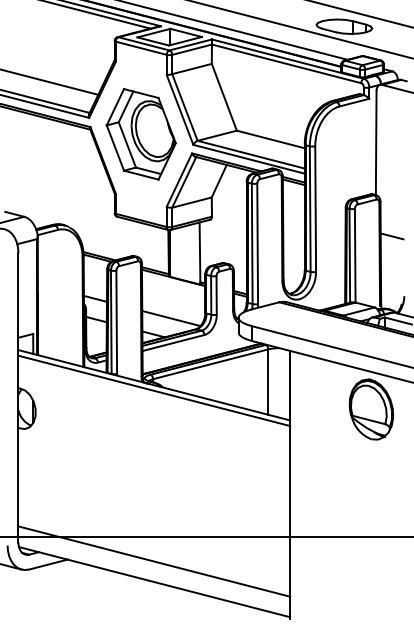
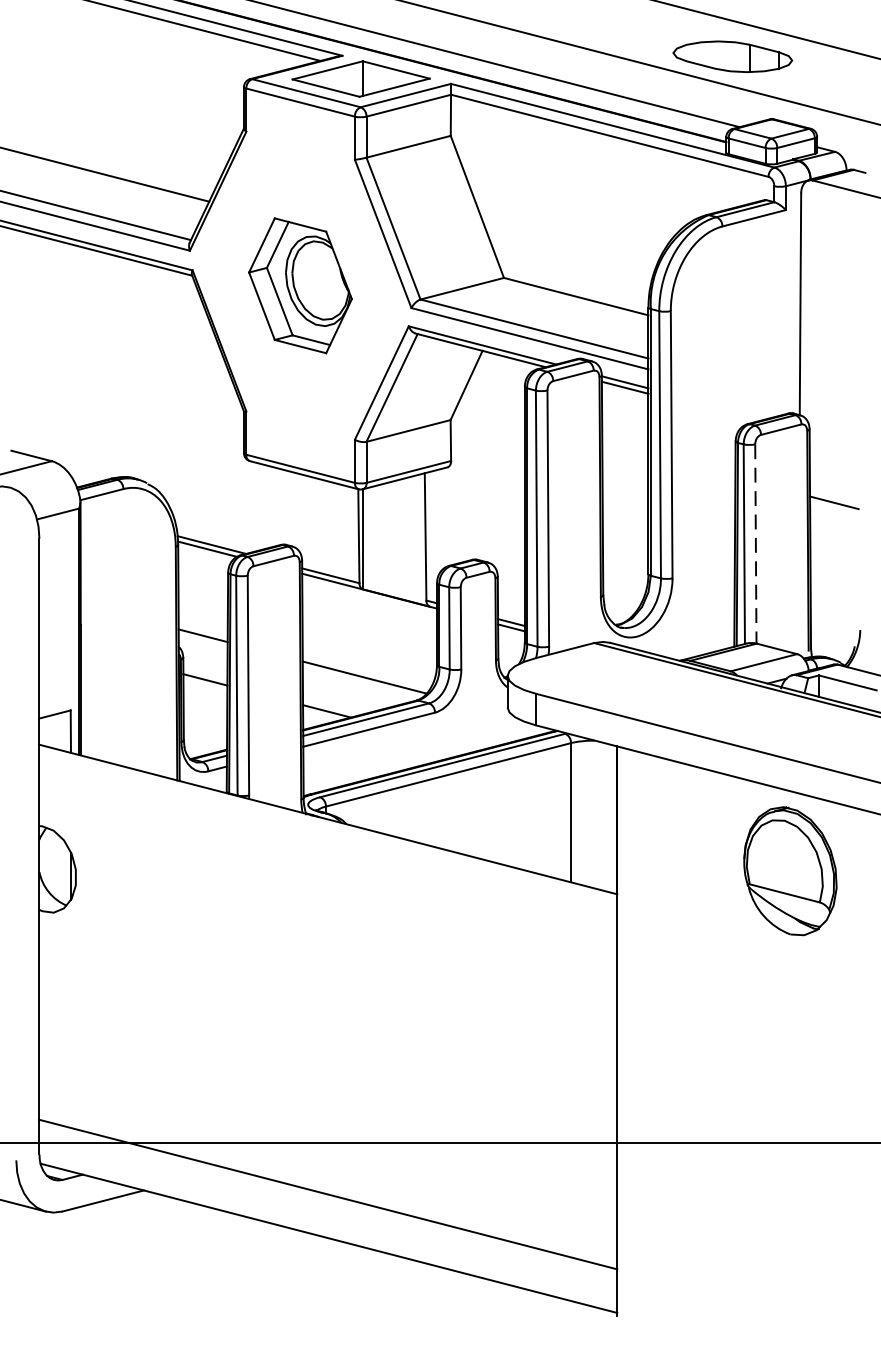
part: (140, 134) -> (299, 286), size x0.7
line: (355, 255) -> (756, 543), solid -> dashed
line: (154, 390) -> (328, 830), removed

